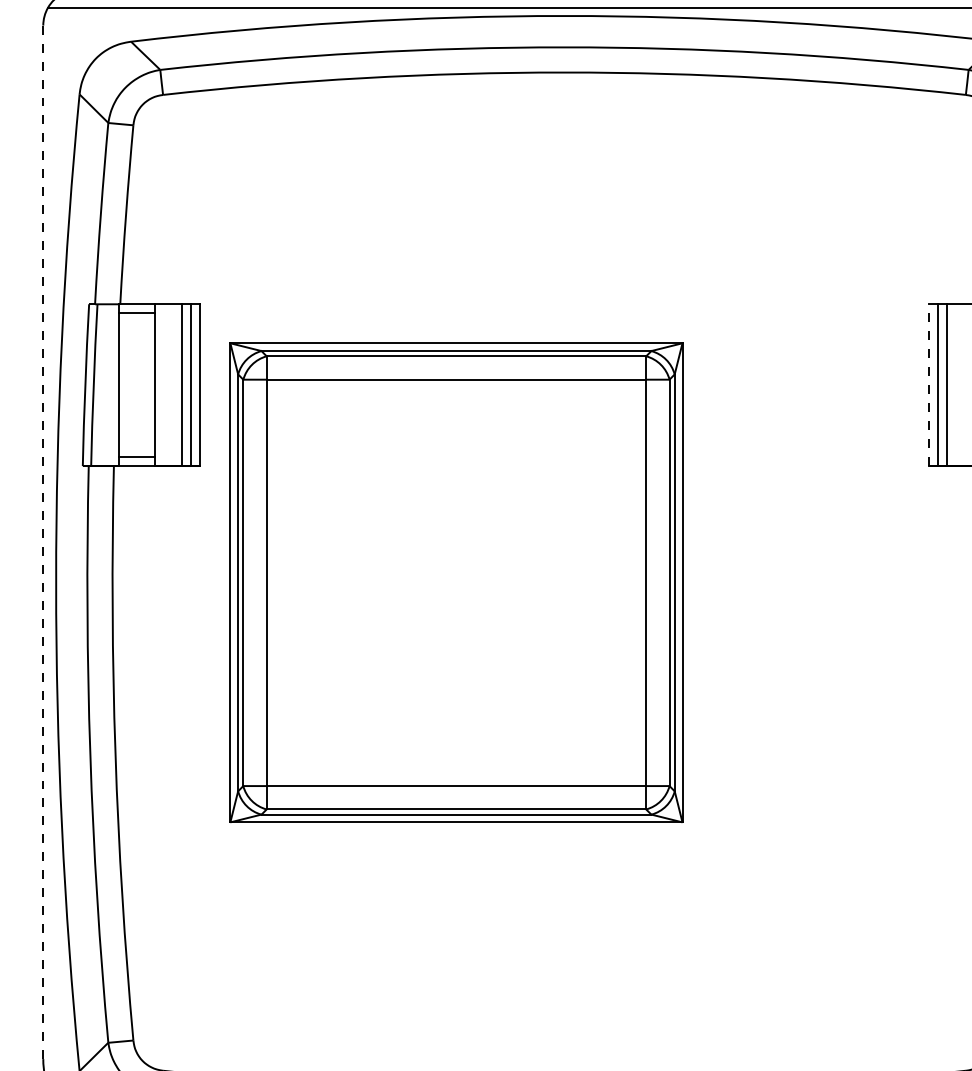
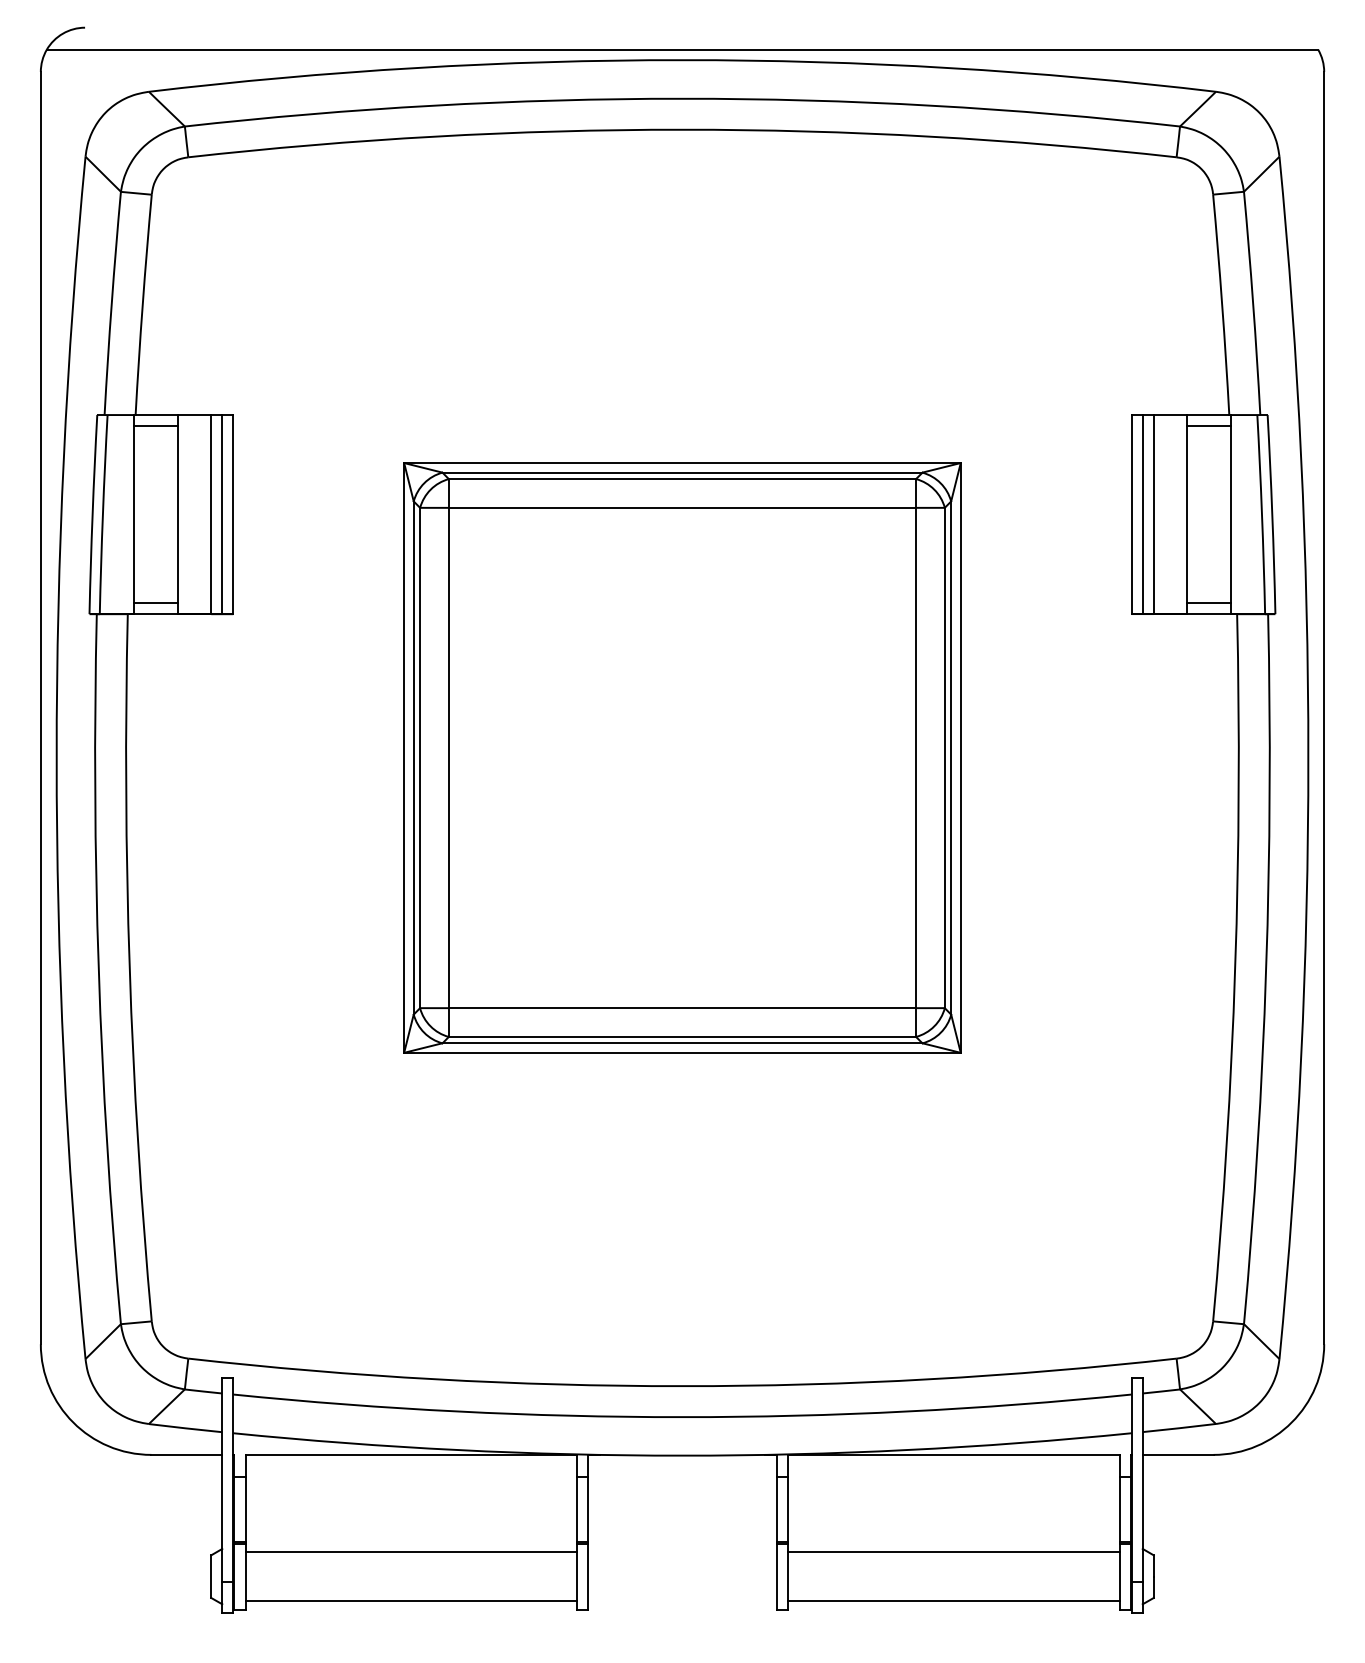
line: (929, 385) -> (1131, 514), dashed -> solid
line: (43, 542) -> (40, 708), dashed -> solid
part: (456, 582) -> (682, 757), moved

